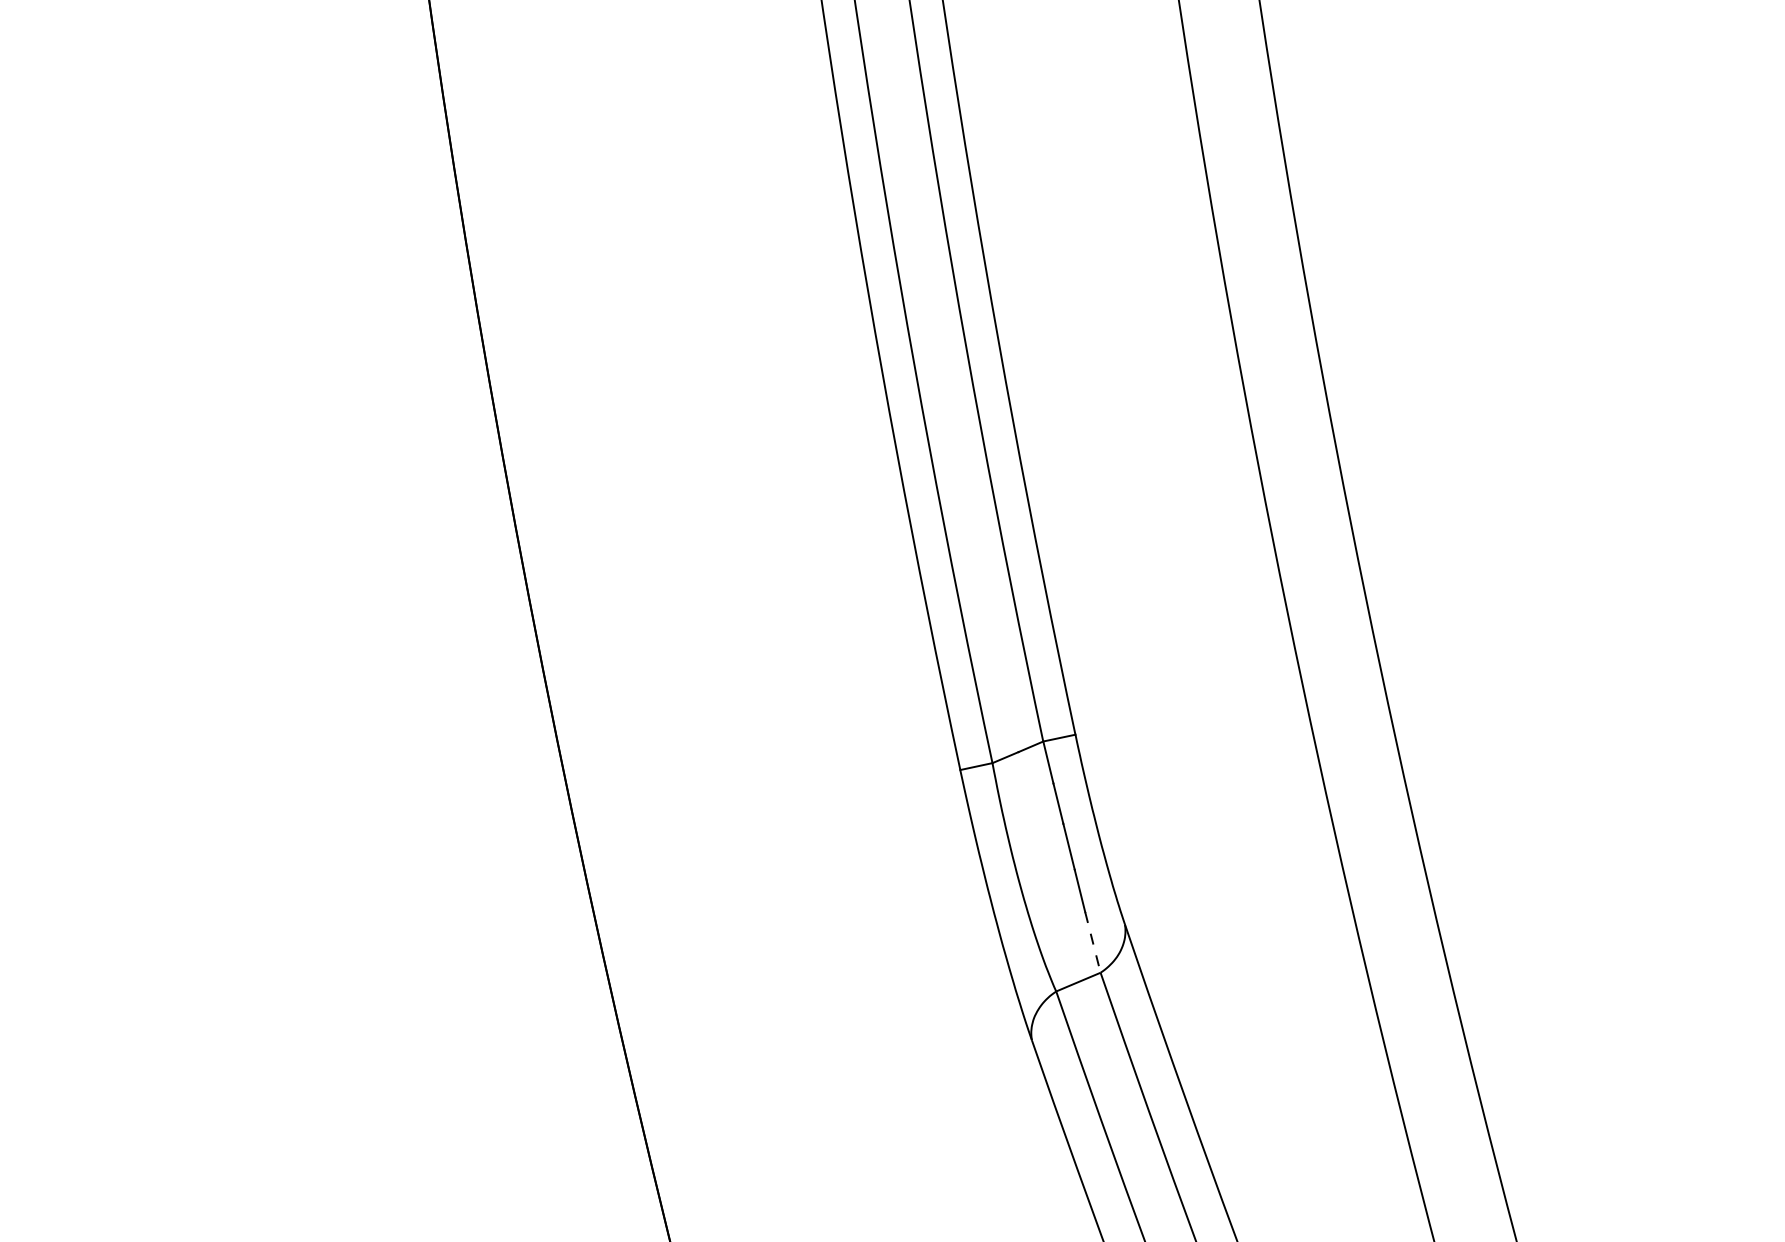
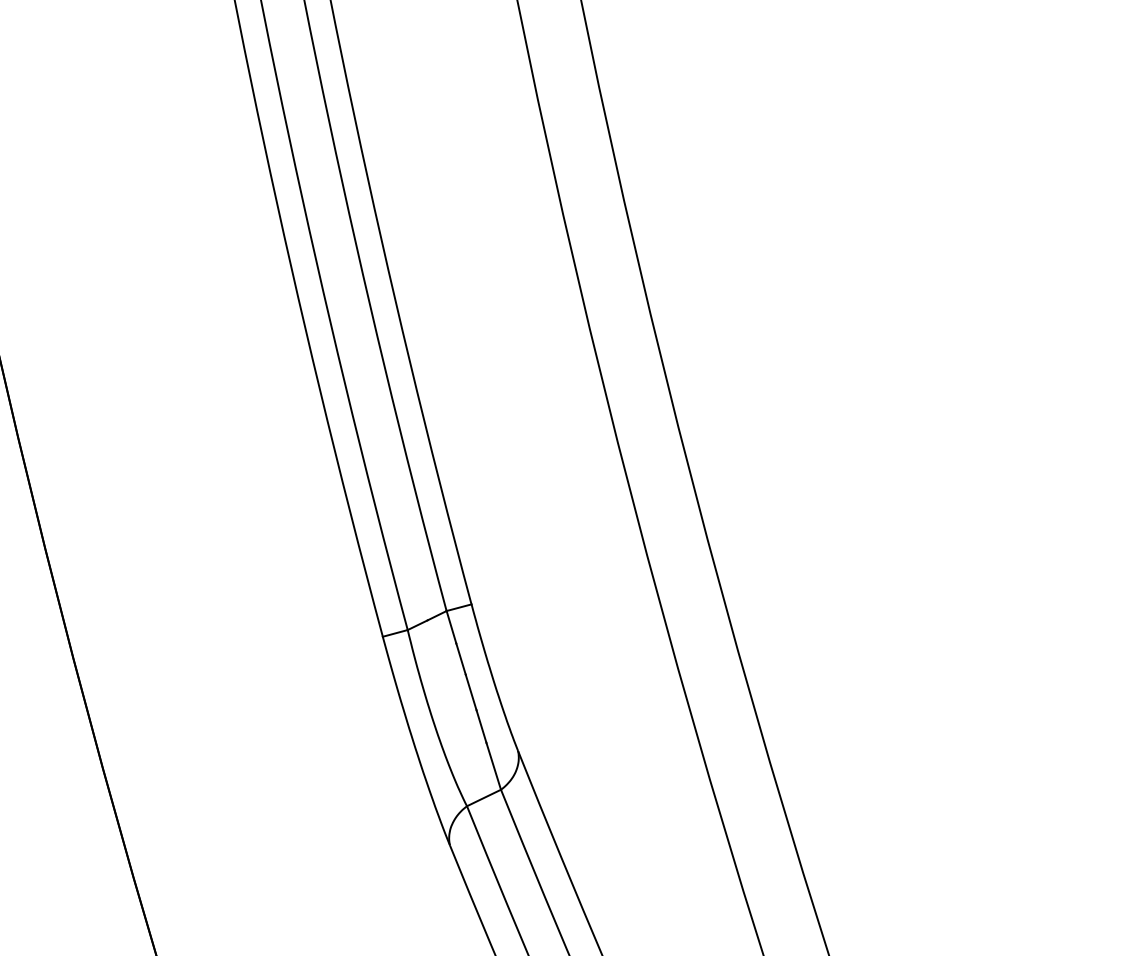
line: (1093, 942) -> (494, 766), dashed -> solid

